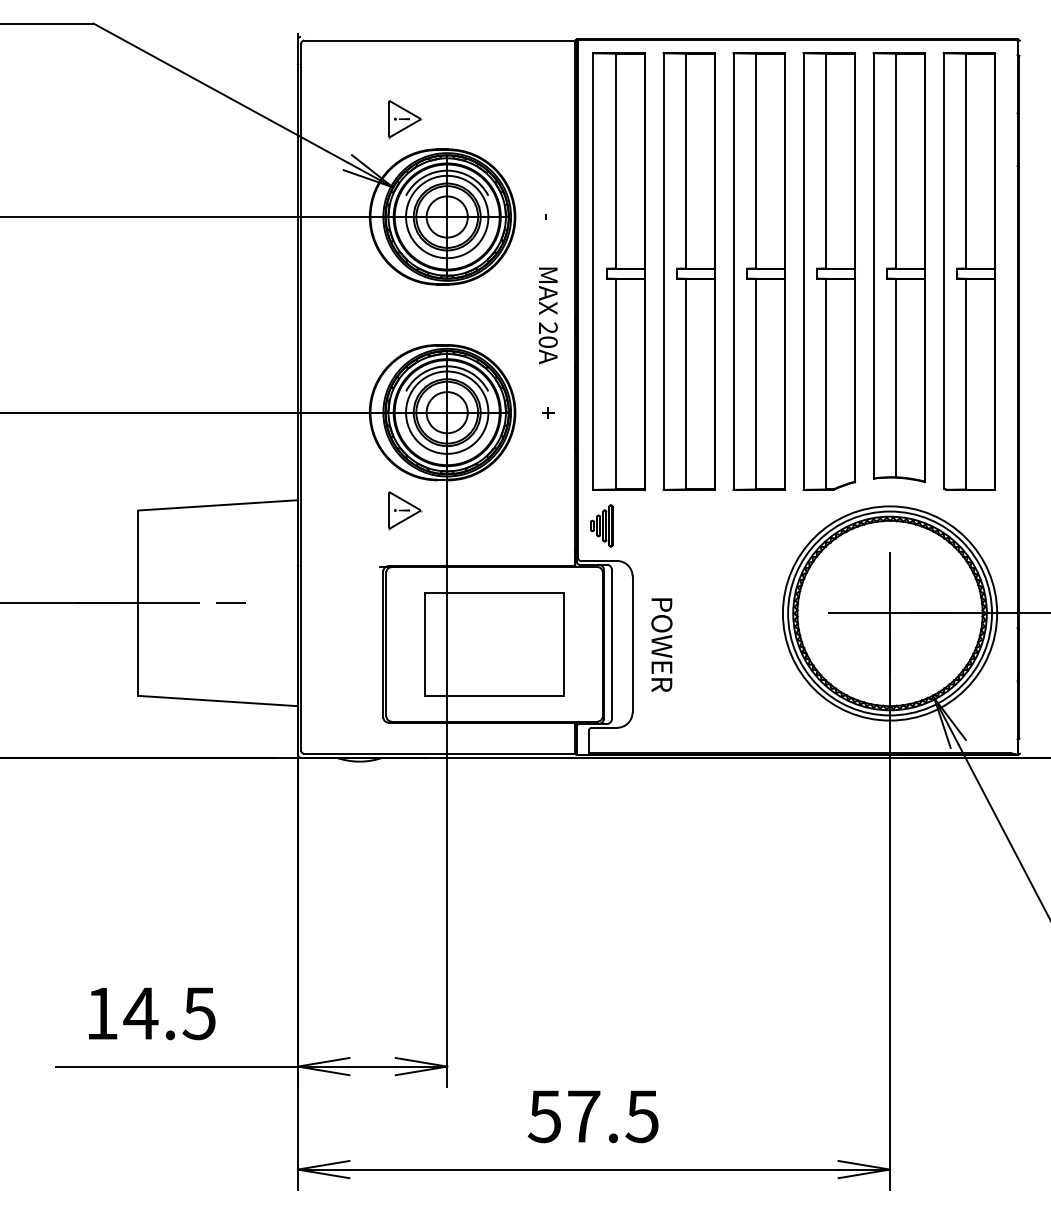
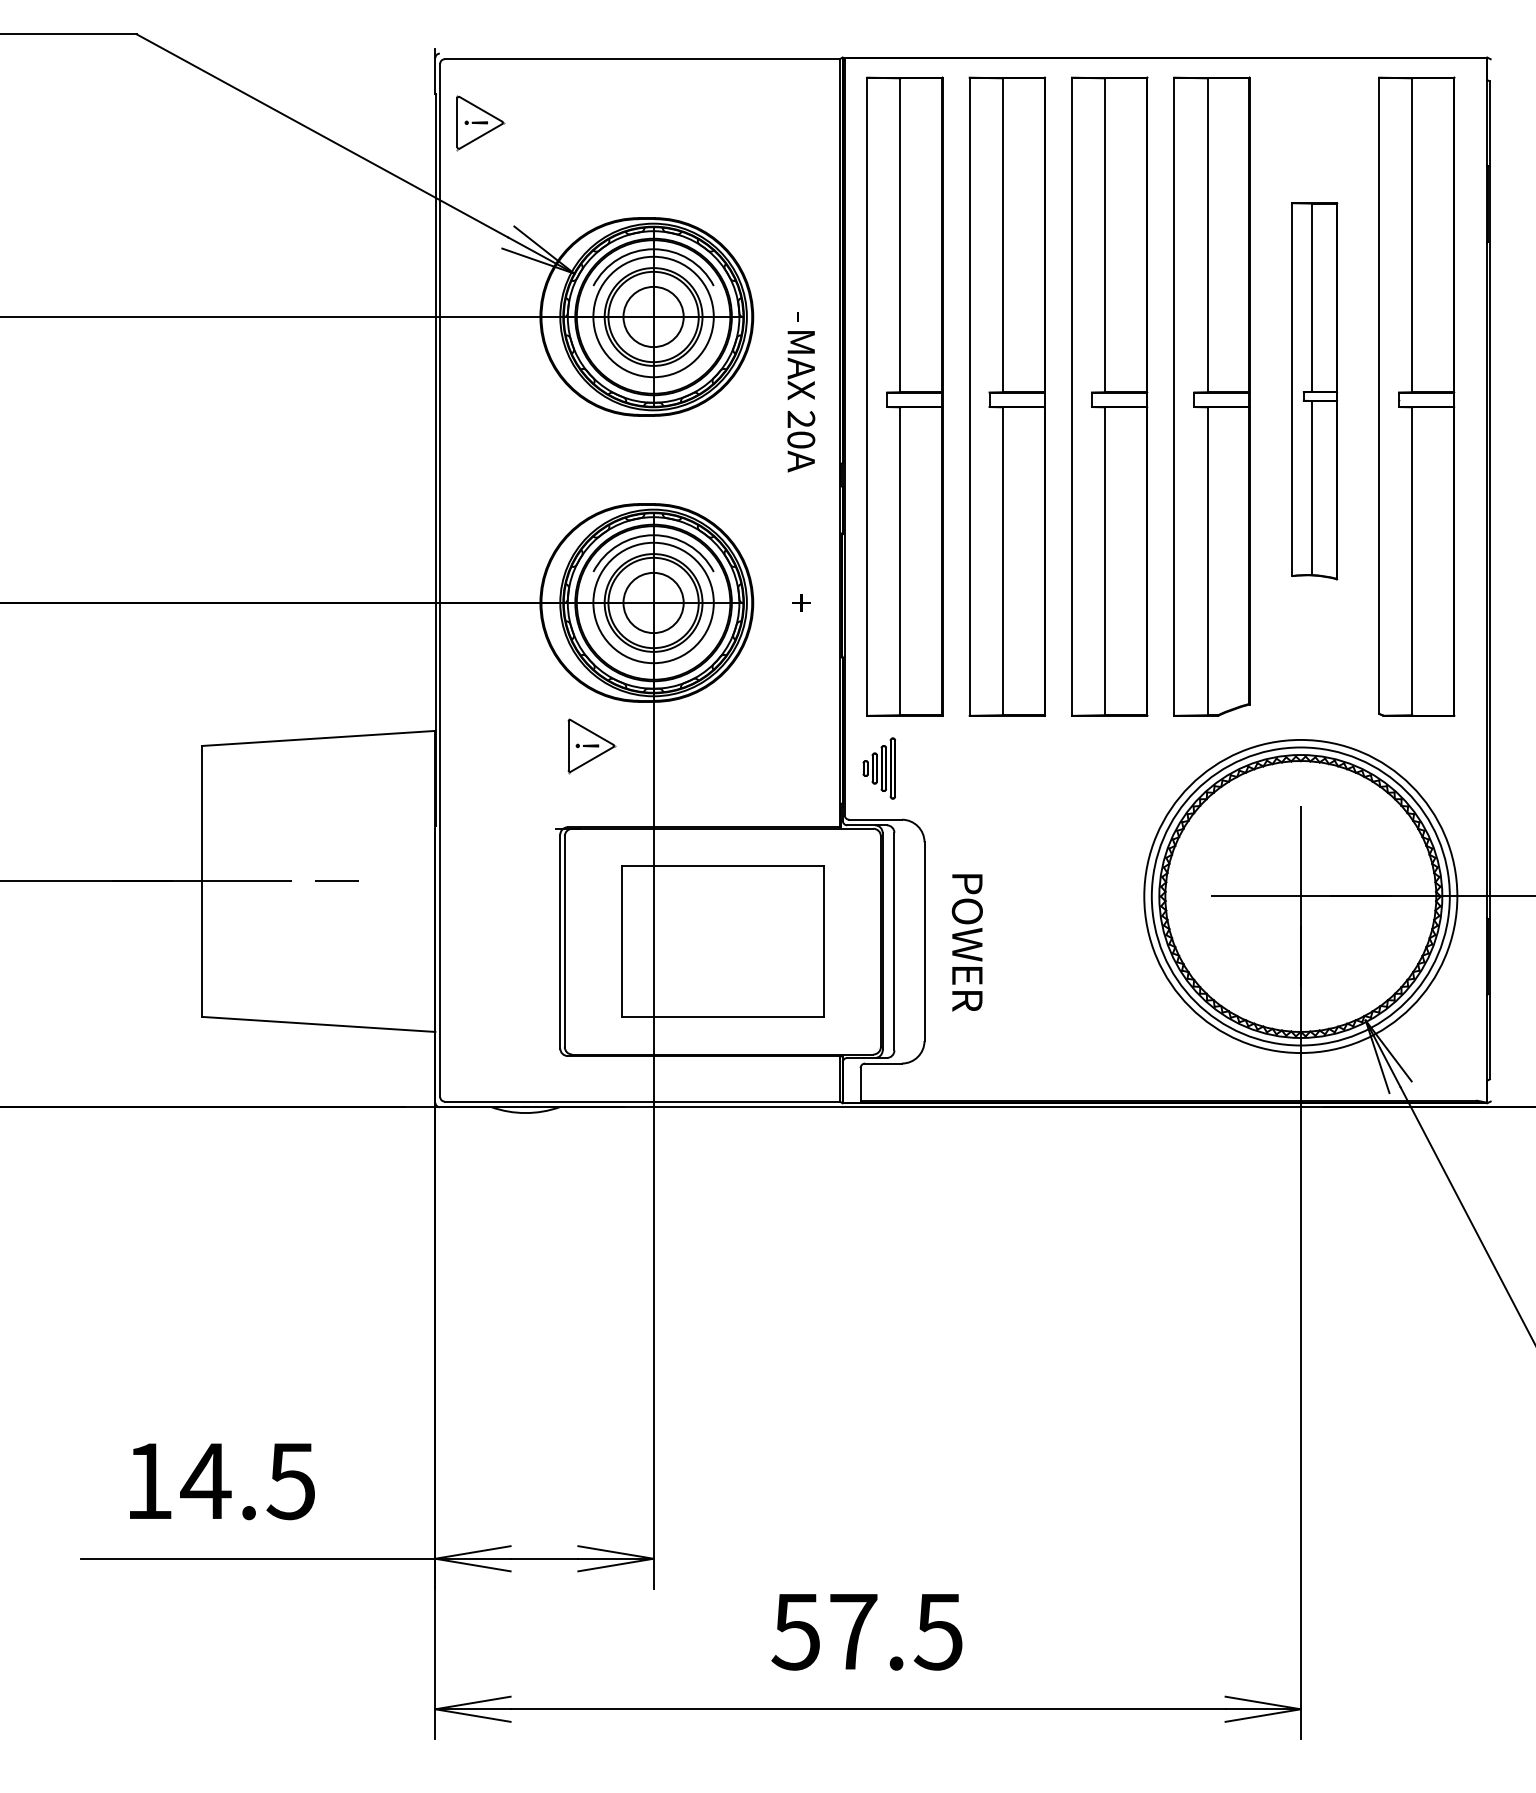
part: (405, 119) -> (481, 123), moved
part: (899, 267) -> (1314, 390), size x0.6
text: (547, 315) -> (800, 401), moved

